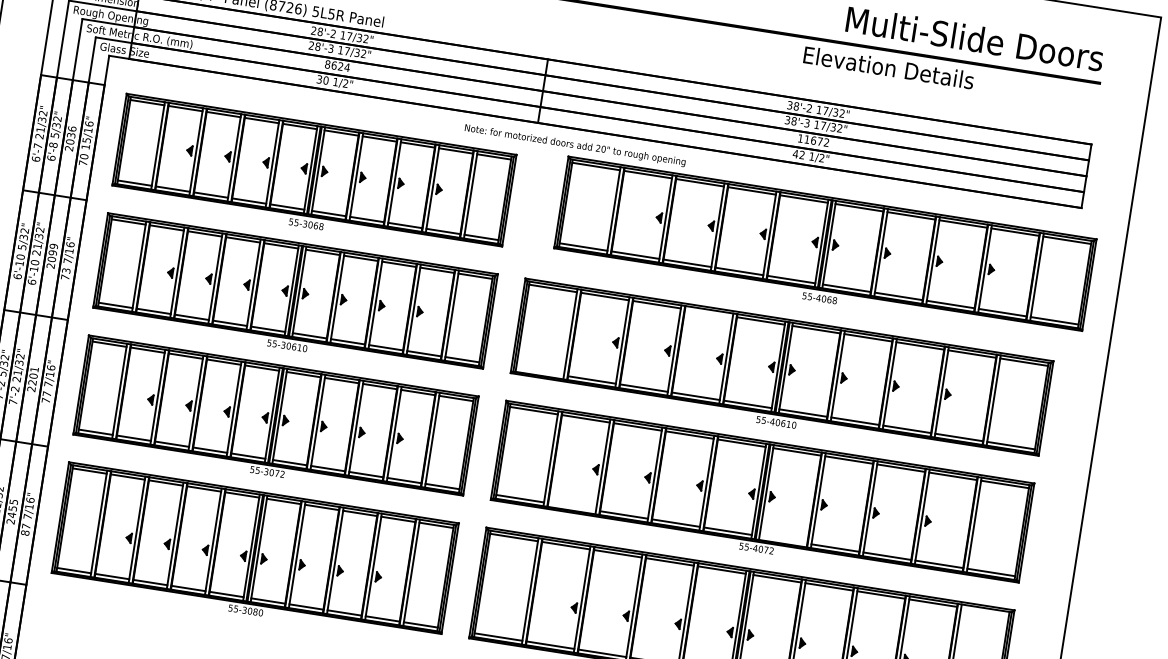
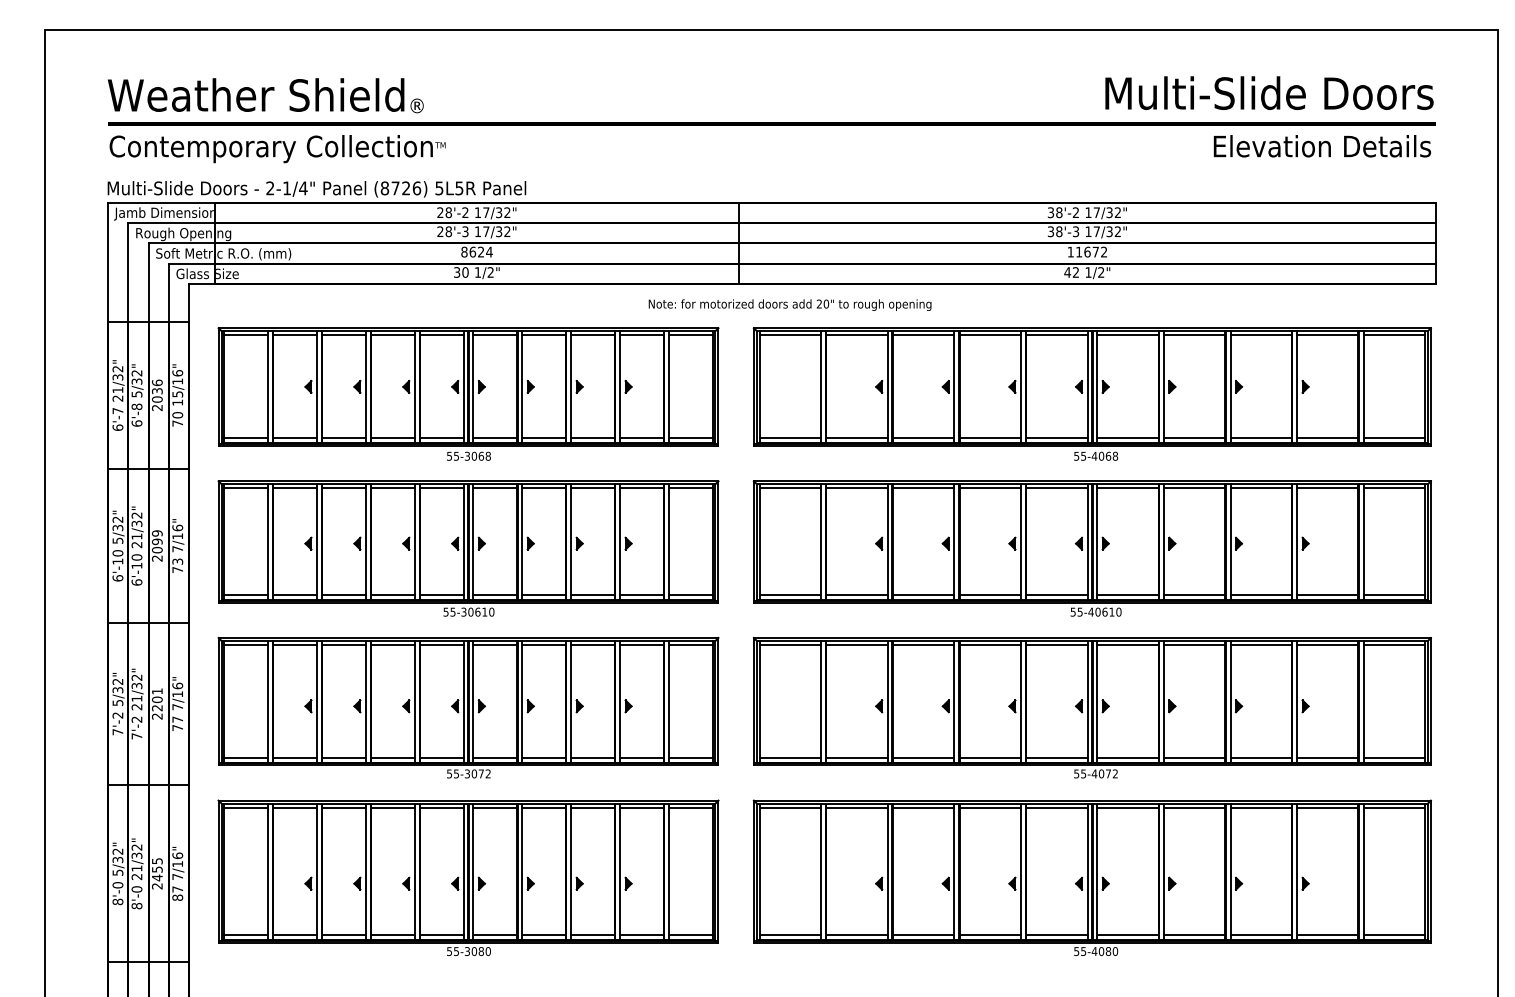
text: (888, 68) -> (1322, 146), moved
part: (823, 248) -> (1091, 393), moved
line: (708, 312) -> (989, 488), added
line: (540, 372) -> (790, 595), added
line: (571, 506) -> (856, 757), added
line: (783, 539) -> (1127, 757), added
line: (985, 611) -> (1394, 807), added

